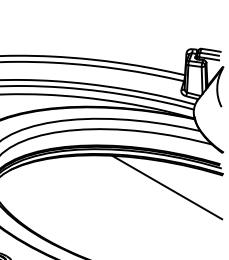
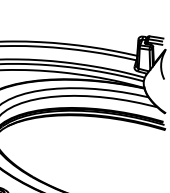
line: (166, 186) -> (123, 138), removed

